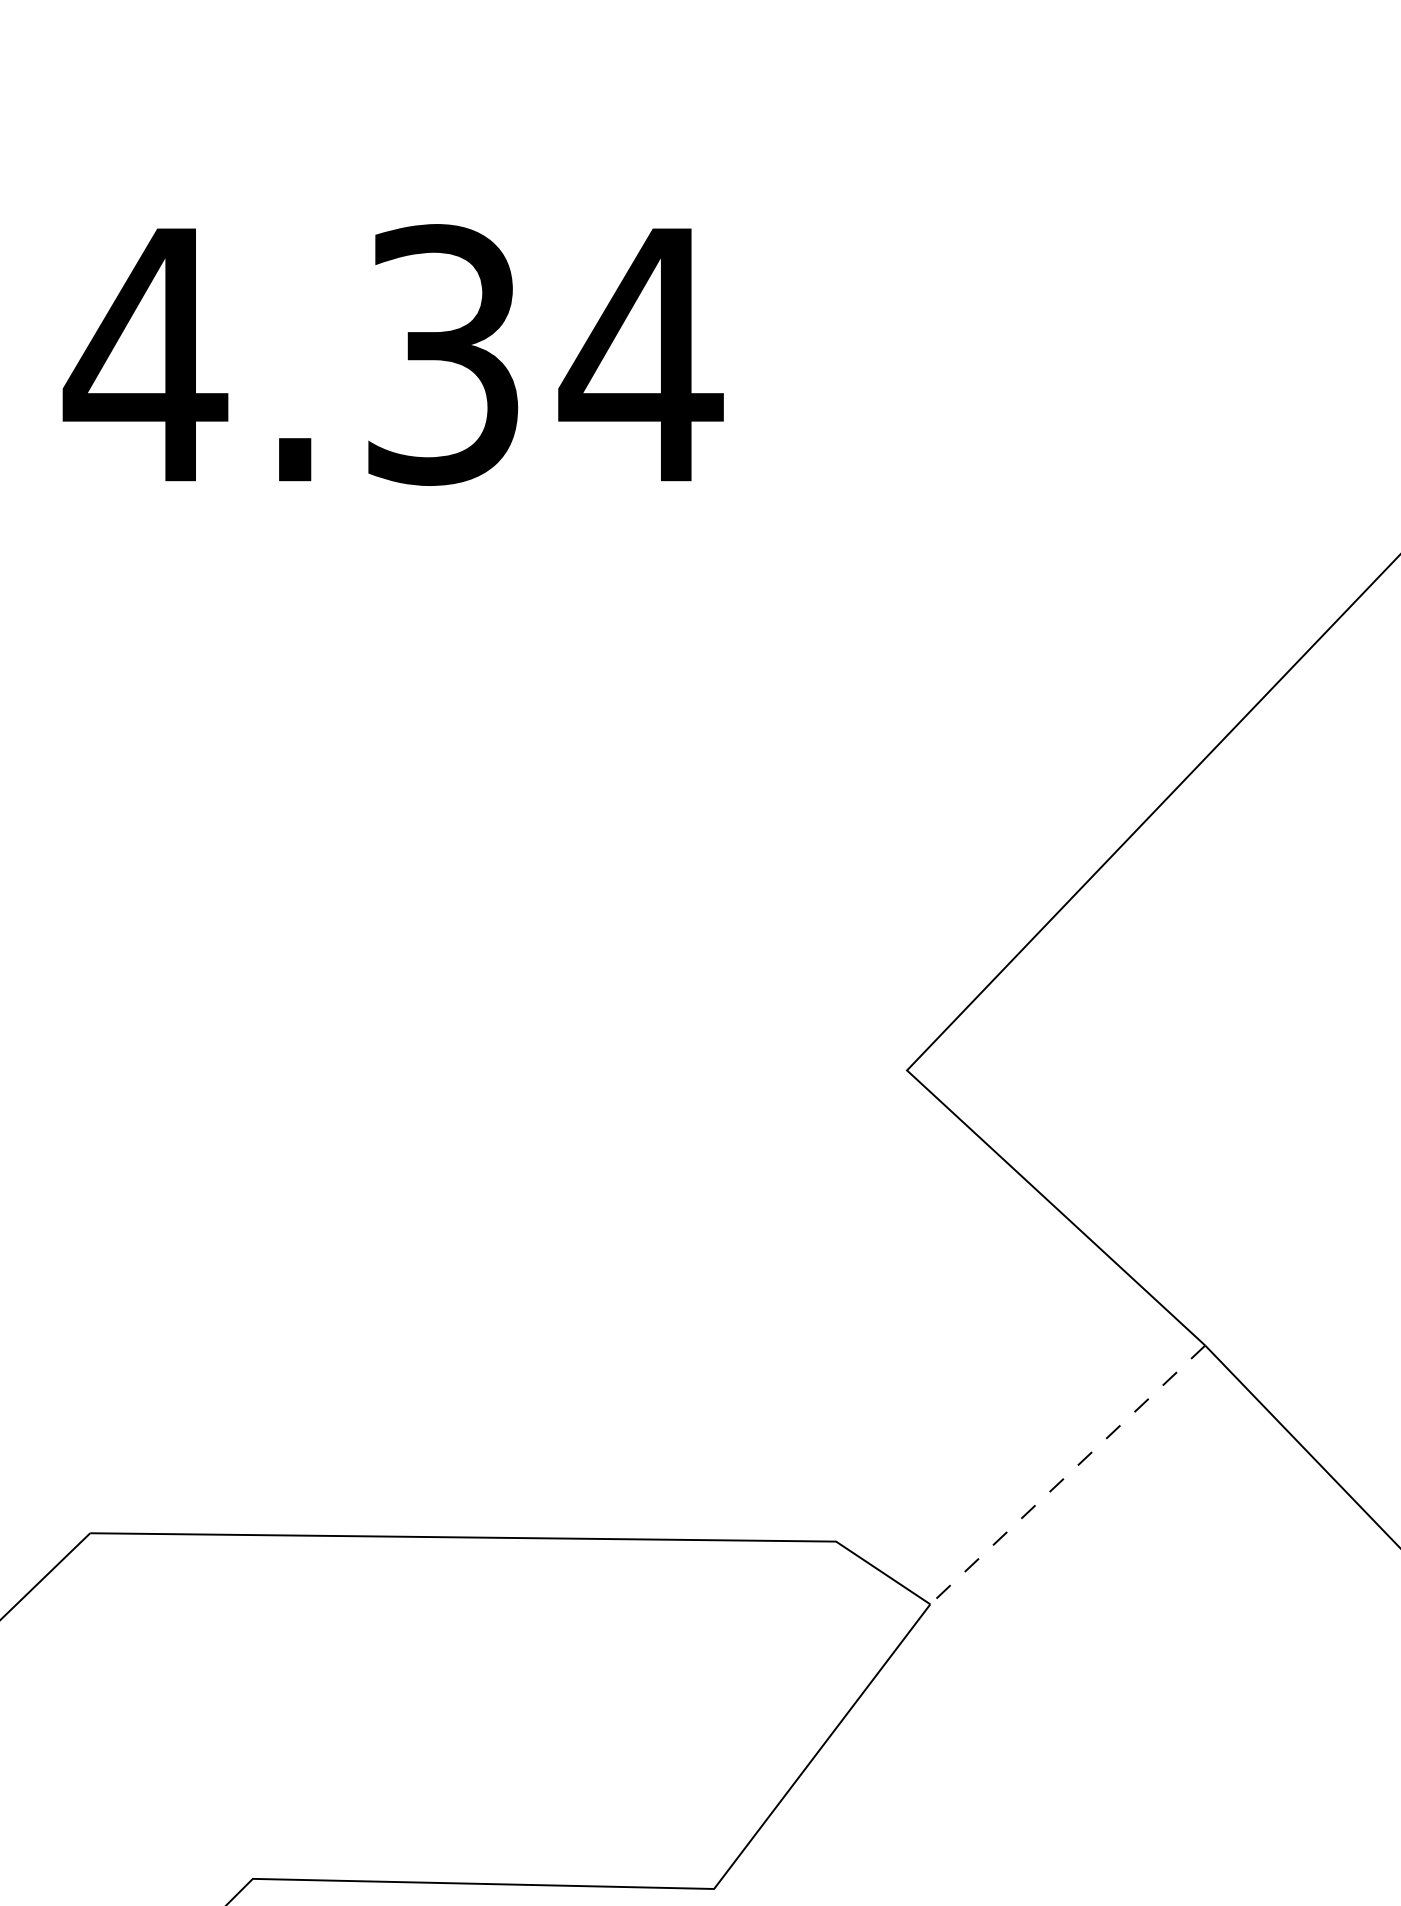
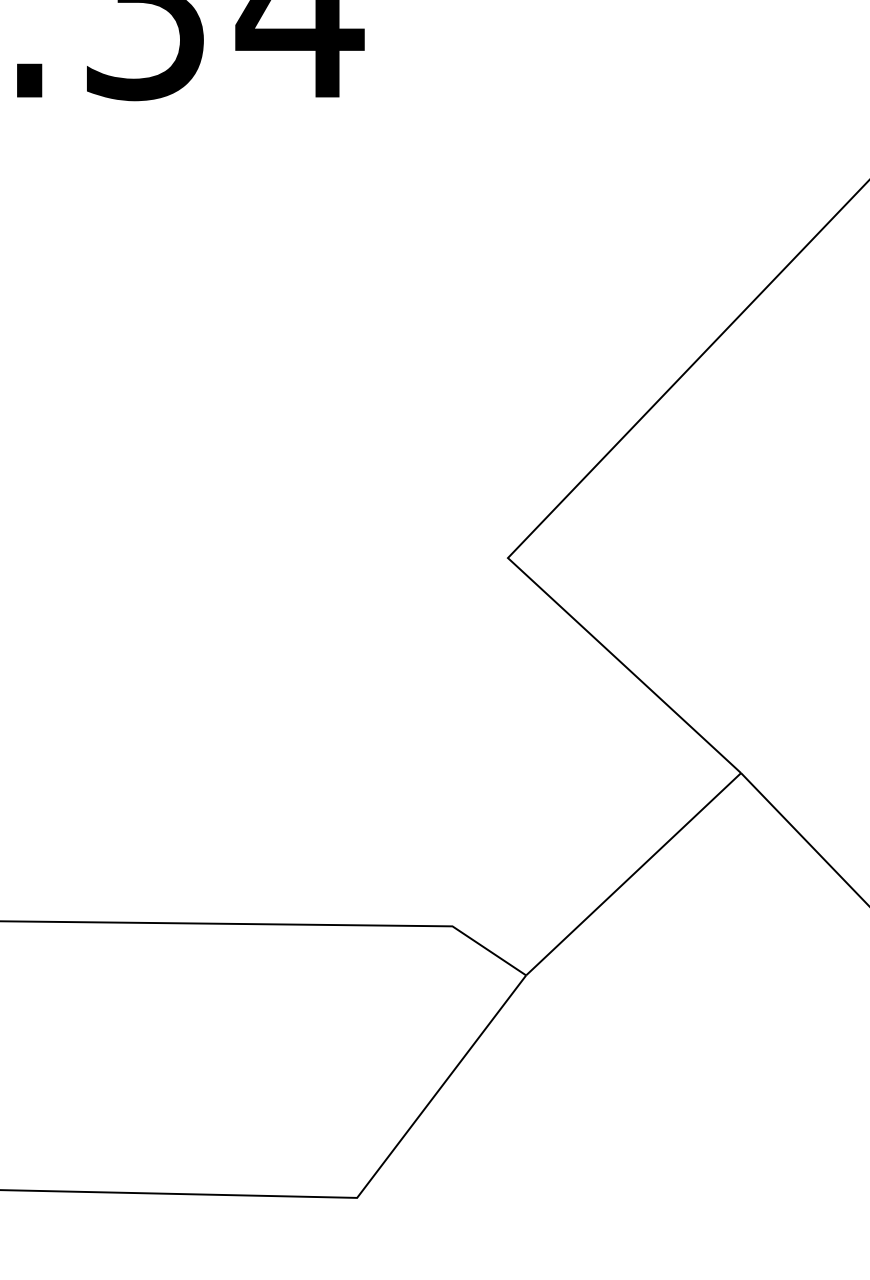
line: (1067, 1474) -> (633, 873), dashed -> solid

